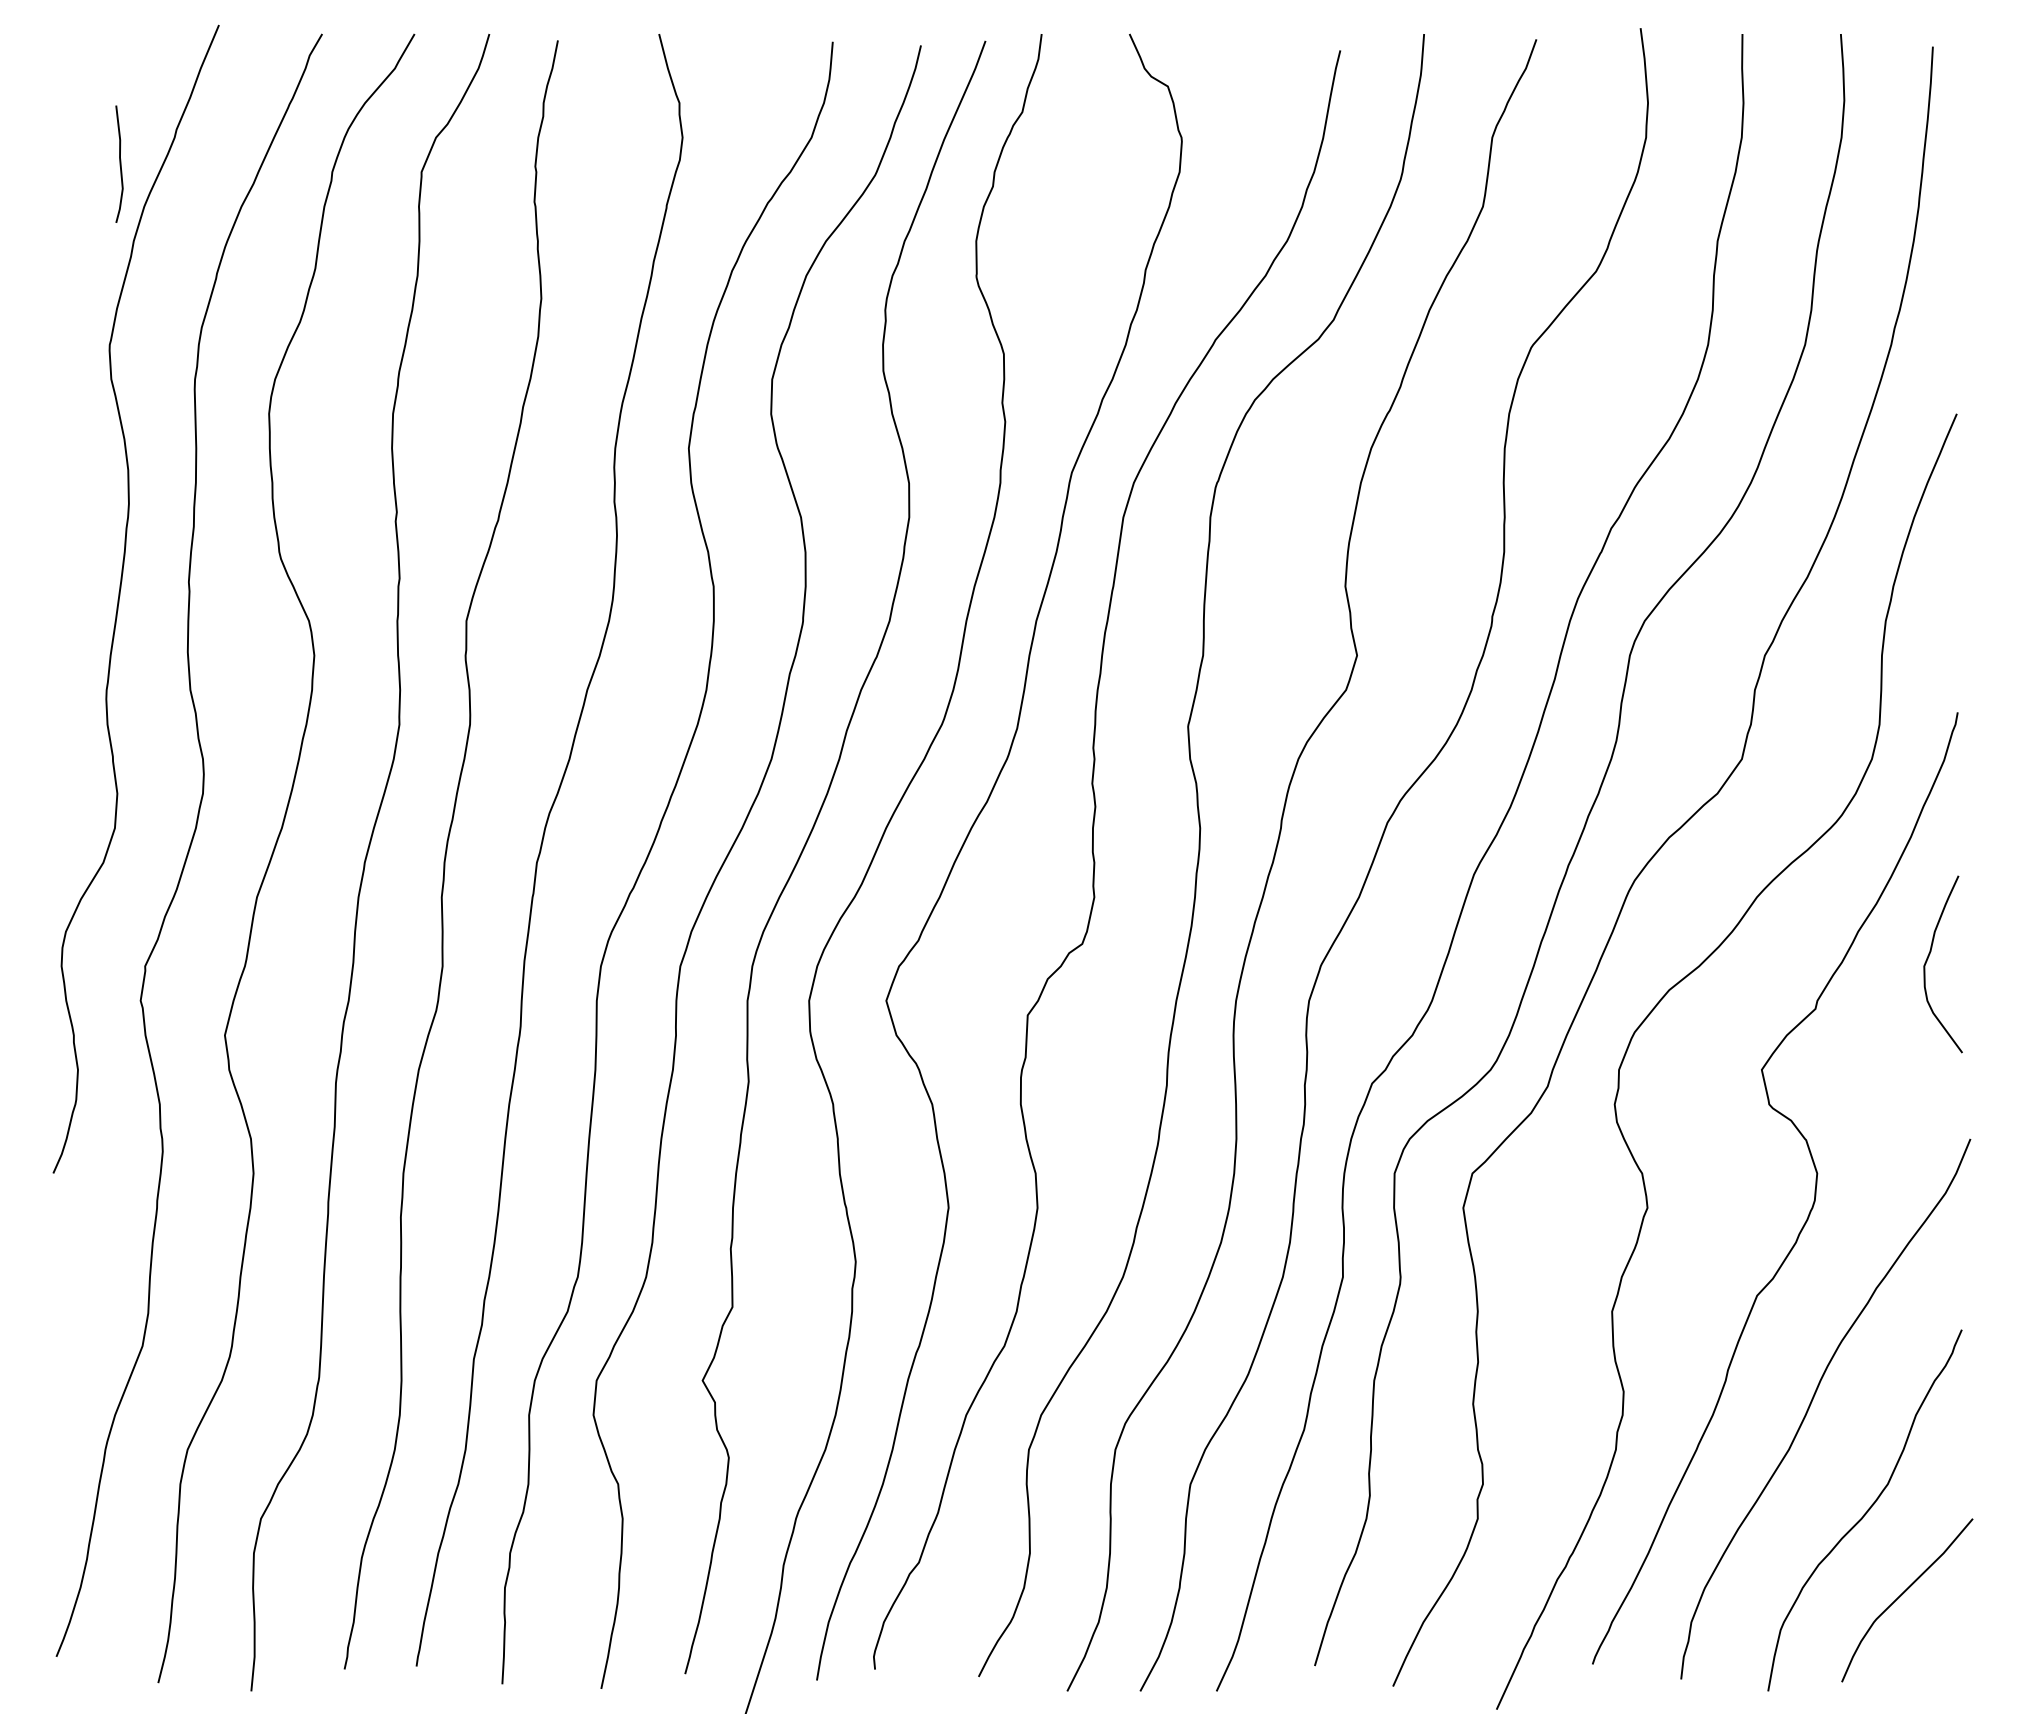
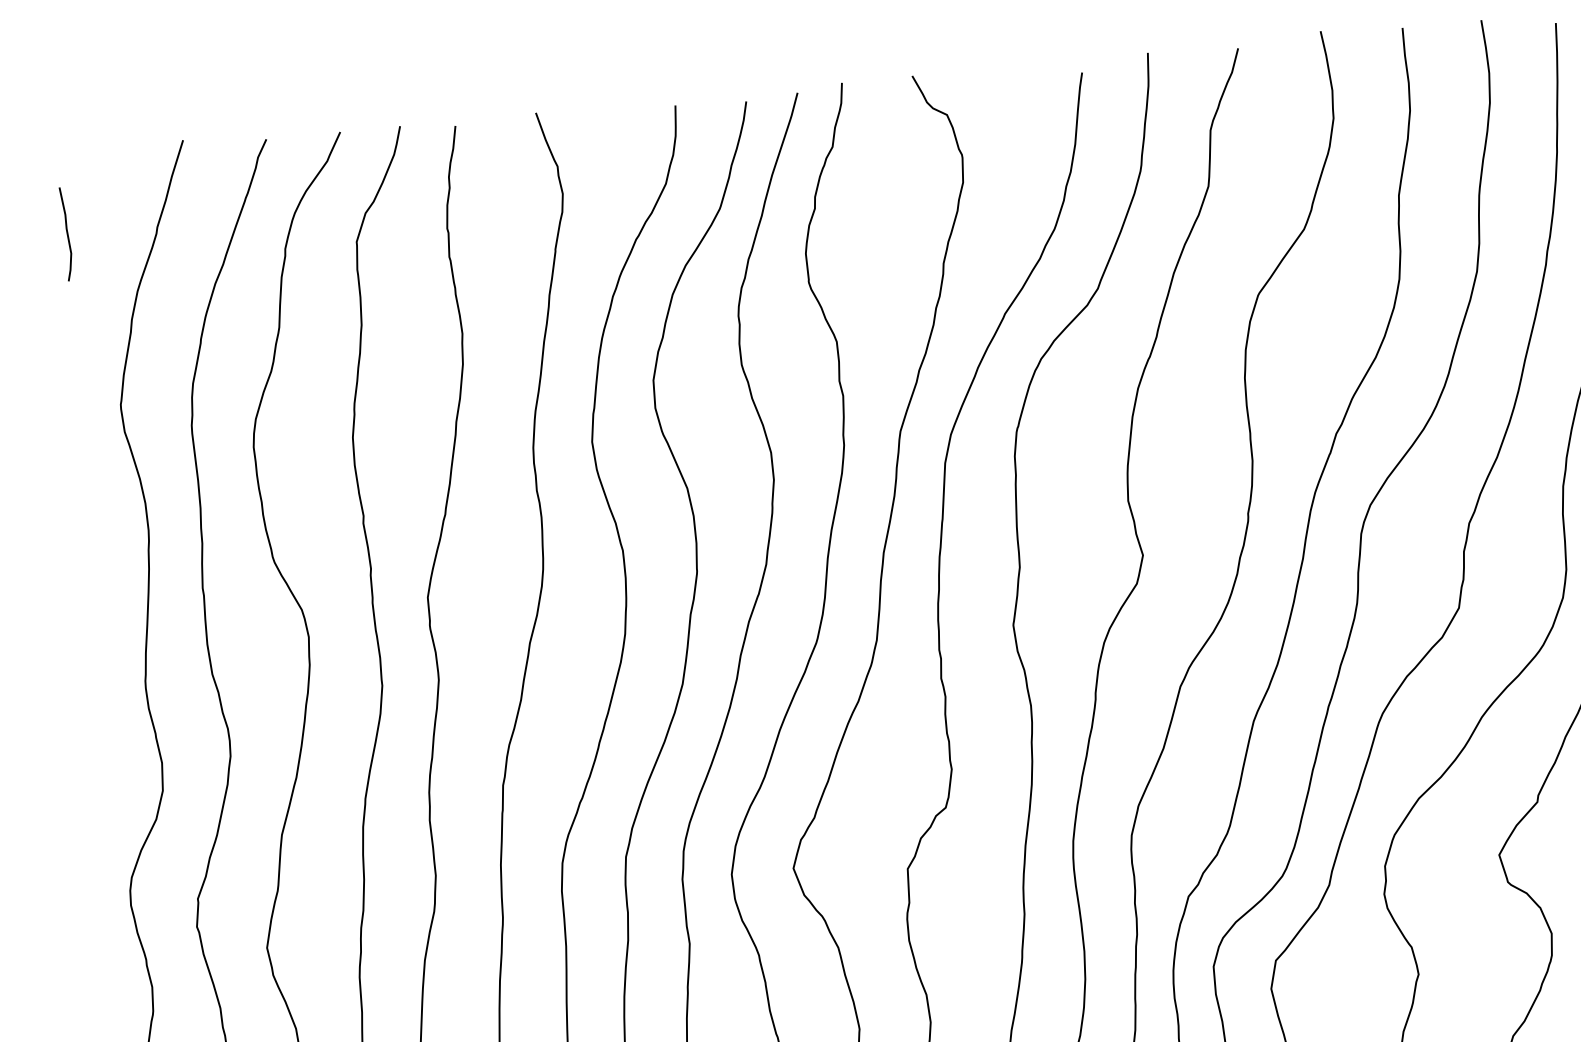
curve: (119, 163) -> (66, 233), moved

